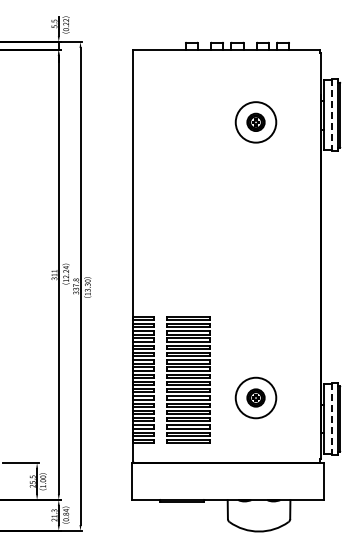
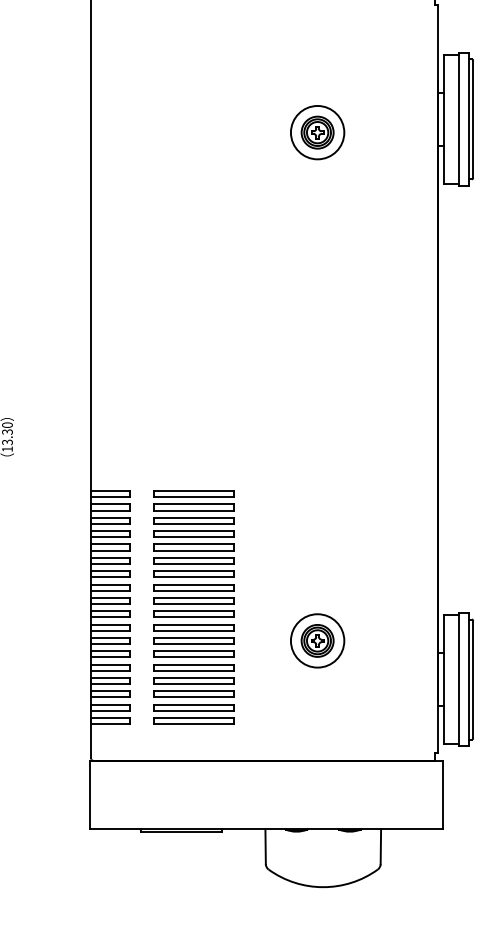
line: (332, 115) -> (458, 119), dashed -> solid
circle: (255, 121) -> (316, 130), size x0.71
circle: (255, 397) -> (316, 639), size x0.71
line: (332, 419) -> (458, 680), dashed -> solid

